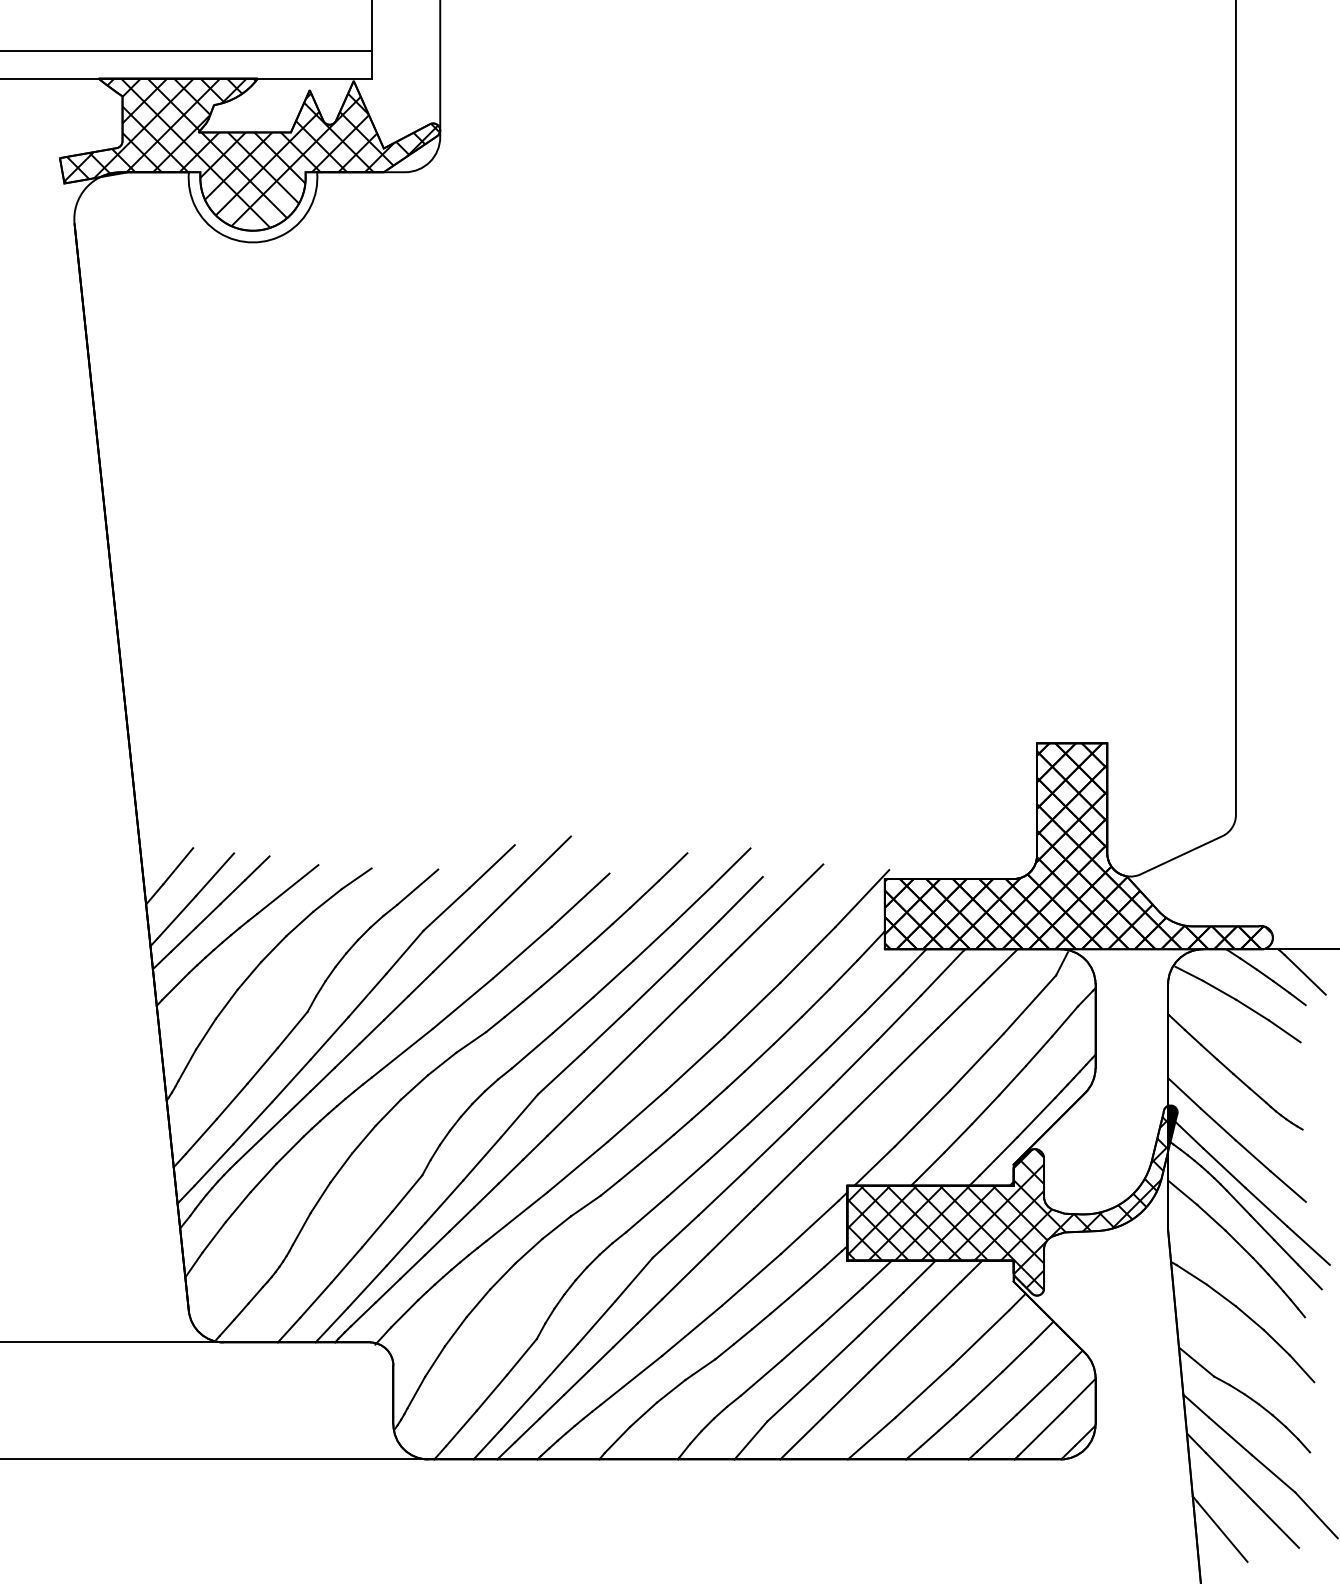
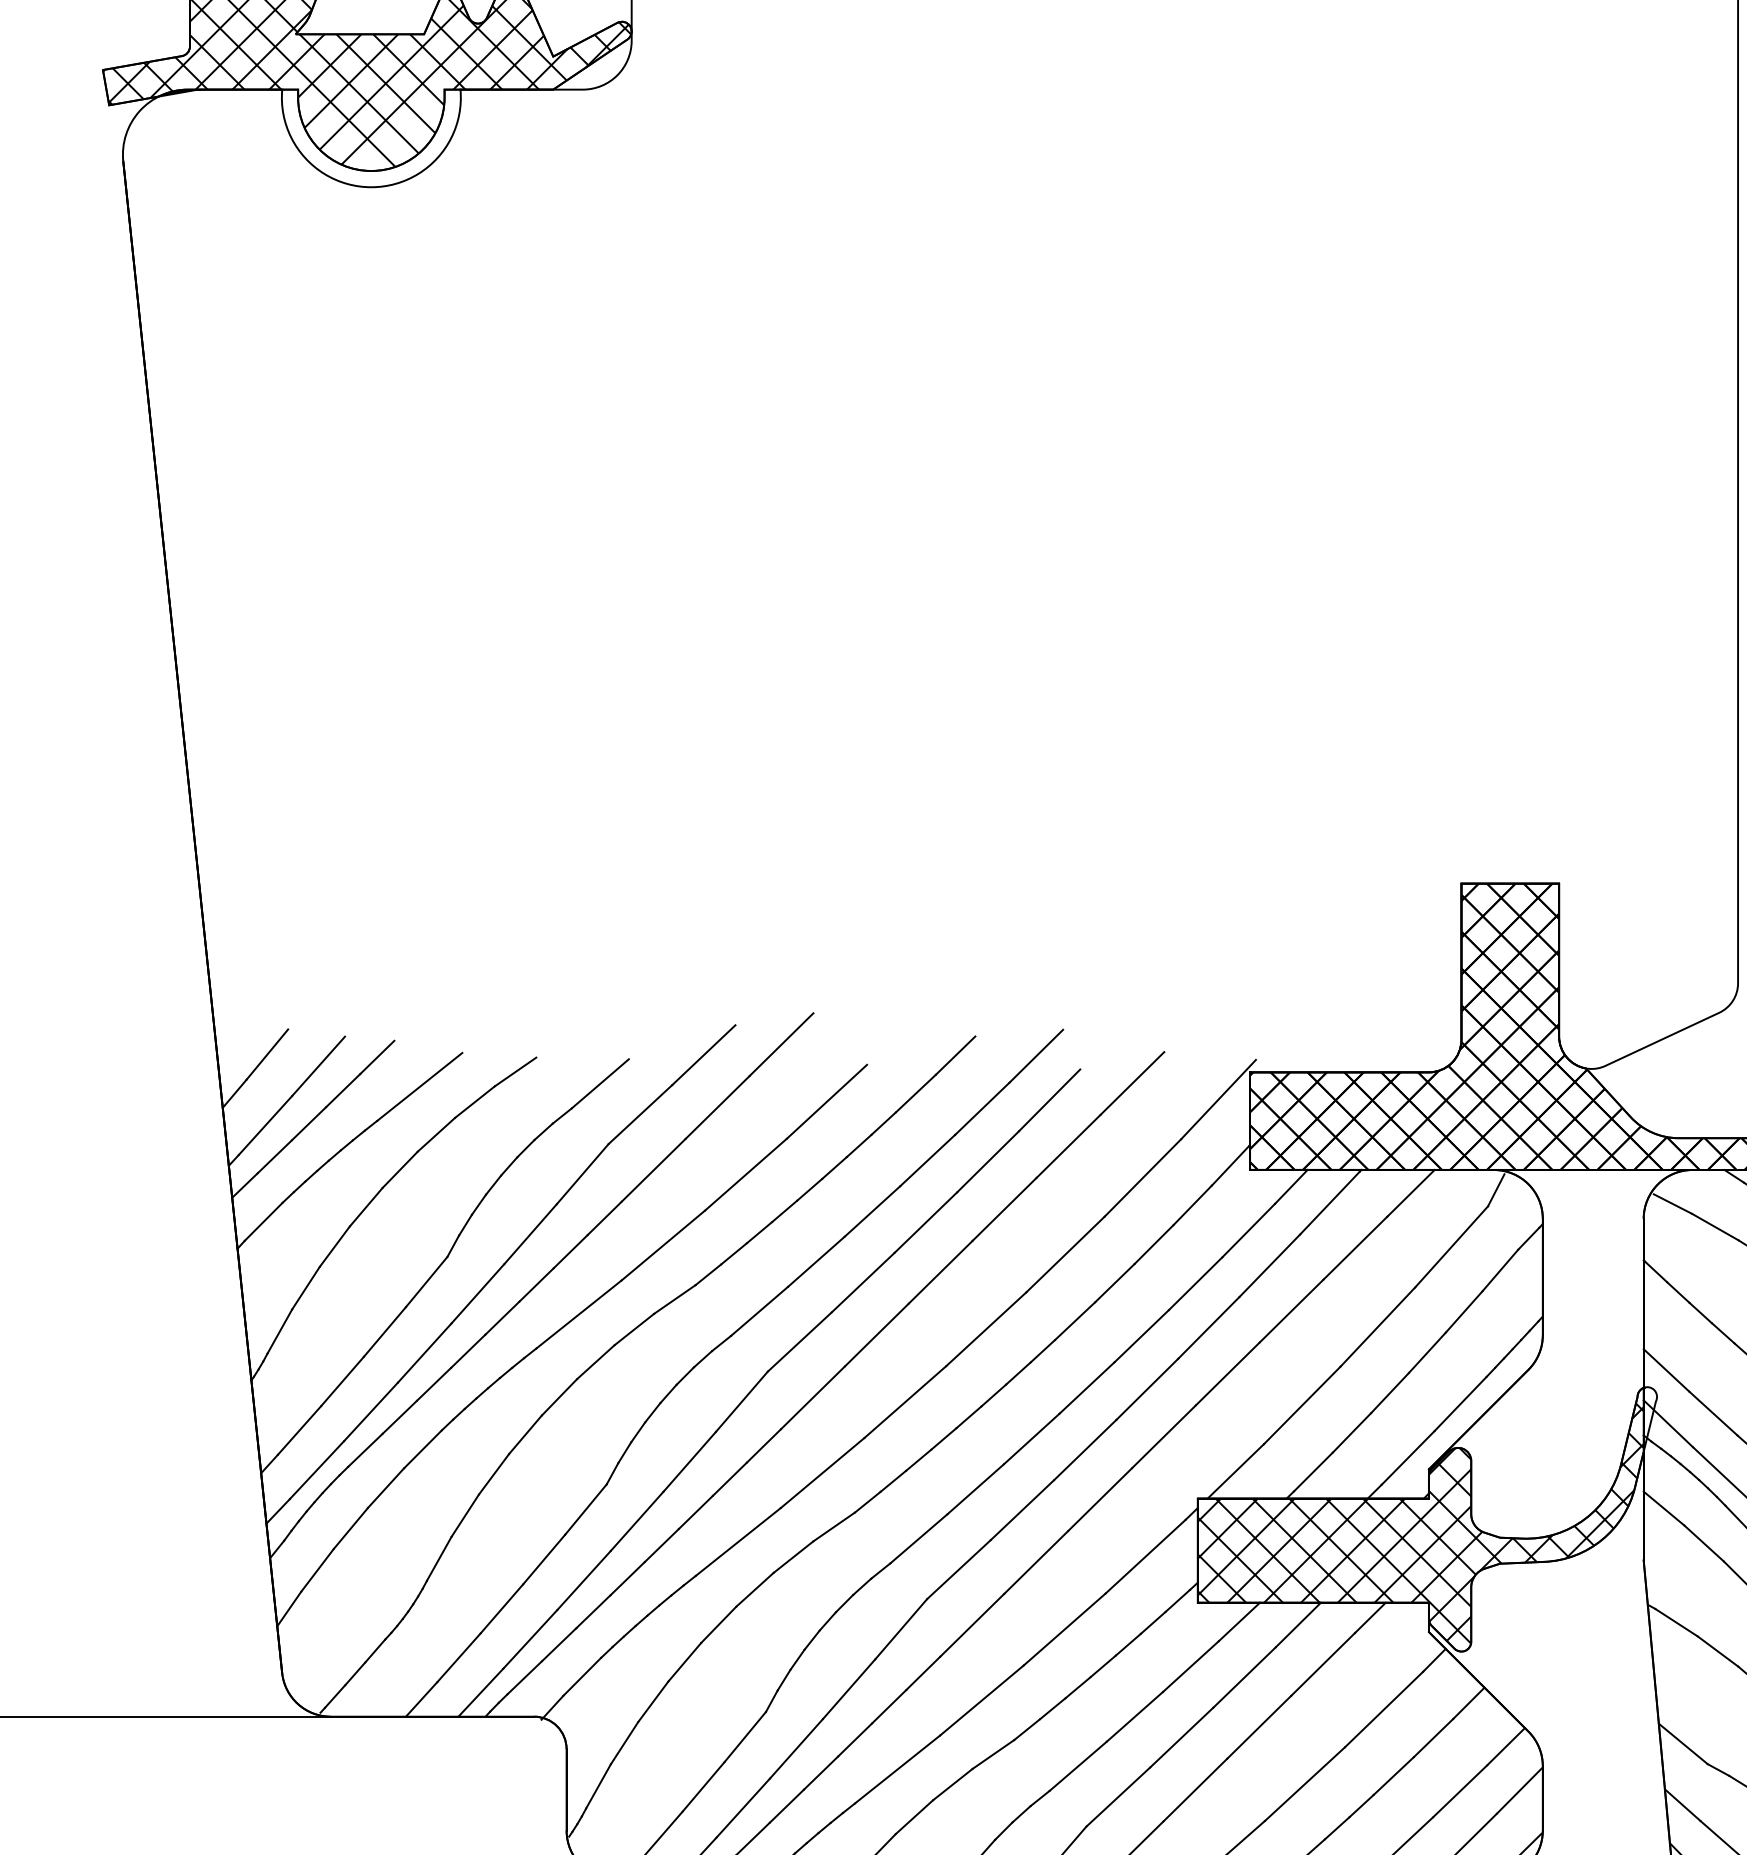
fill: (1172, 1128) -> (1649, 1419), removed

